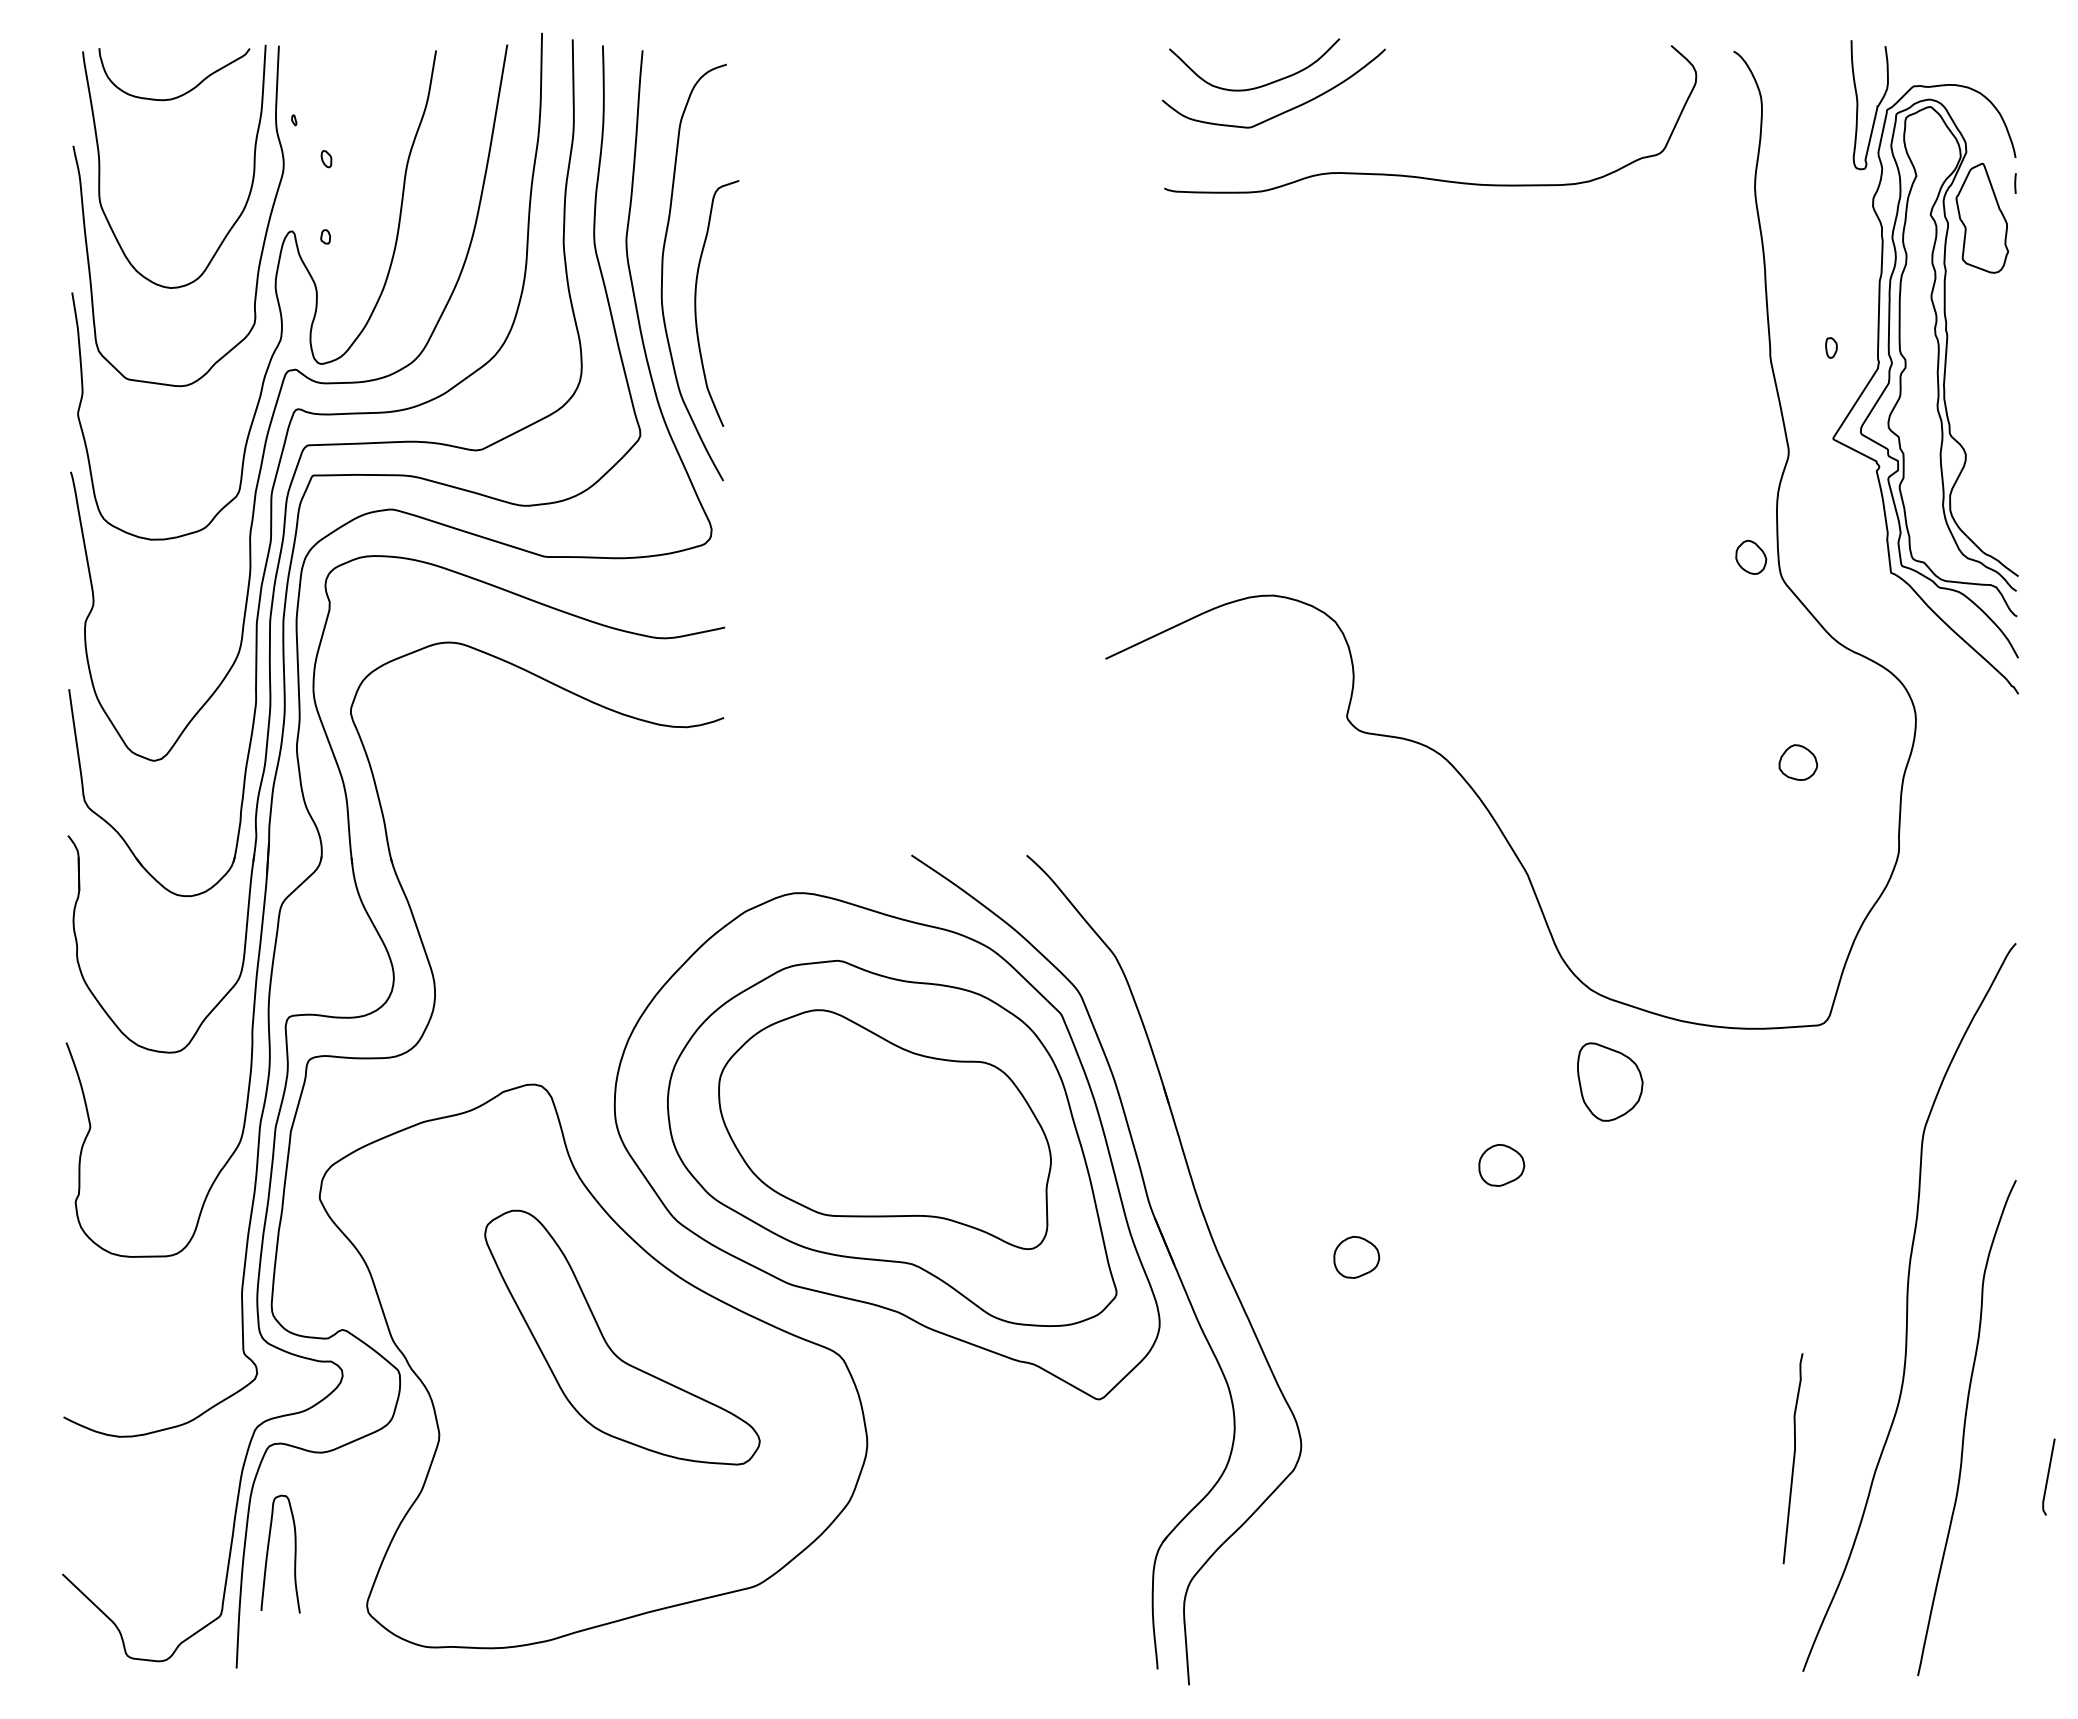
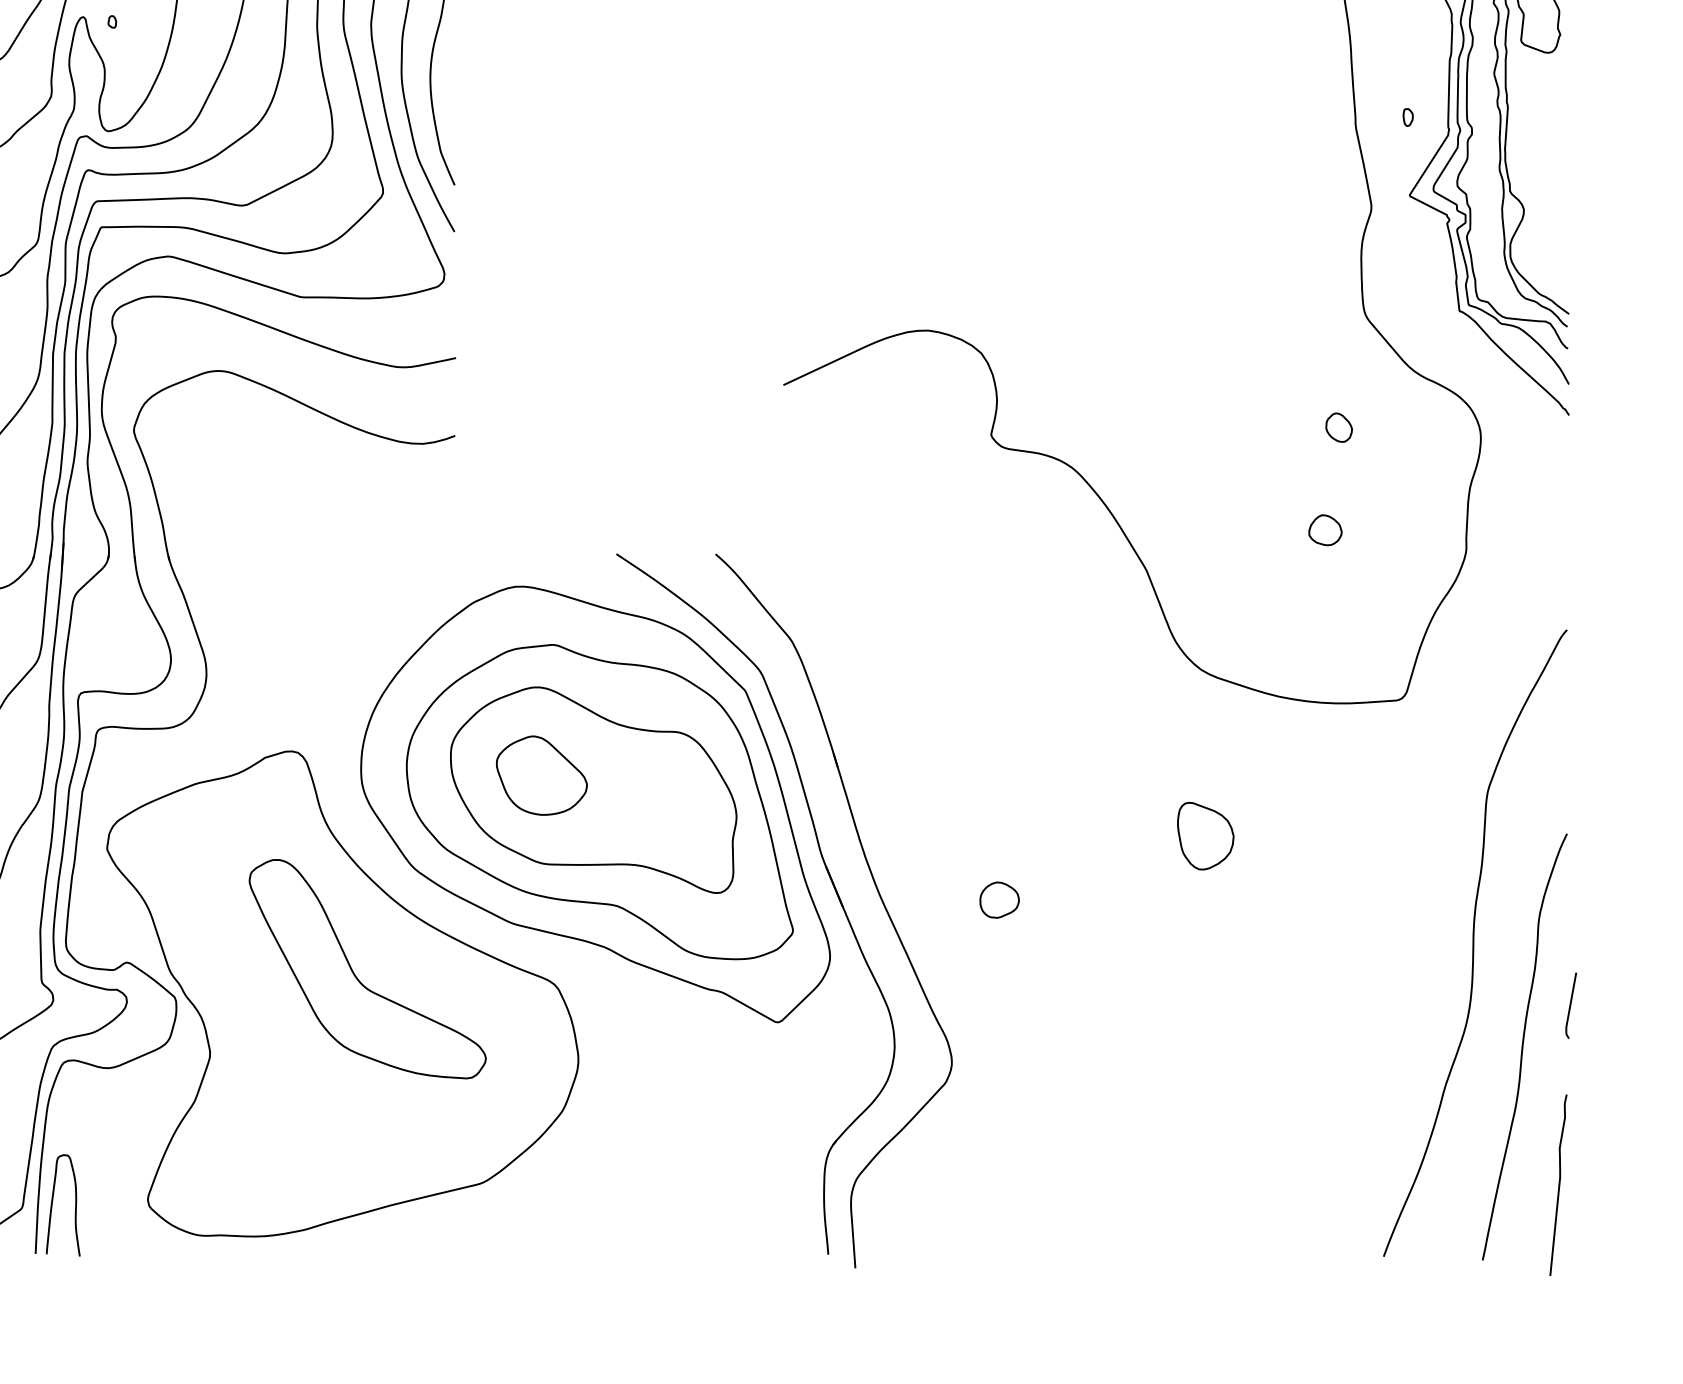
part: (1751, 556) -> (1339, 426), moved
part: (1798, 762) -> (1325, 530), moved
part: (1610, 1081) -> (1205, 835), moved
part: (824, 1112) -> (541, 775), added
part: (1501, 1165) -> (1124, 821), removed
curve: (1793, 1458) -> (1558, 1185), moved
curve: (2048, 1476) -> (1570, 1005), moved
curve: (268, 1553) -> (52, 1204), moved

